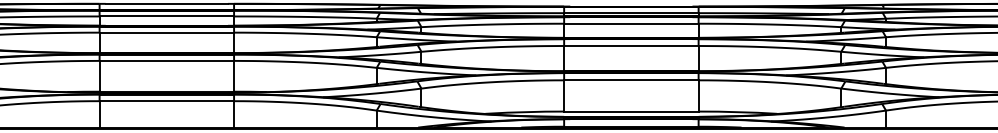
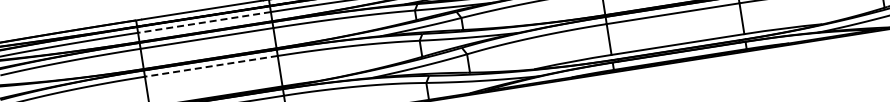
line: (166, 16) -> (204, 22), solid -> dashed
line: (166, 60) -> (210, 65), solid -> dashed

